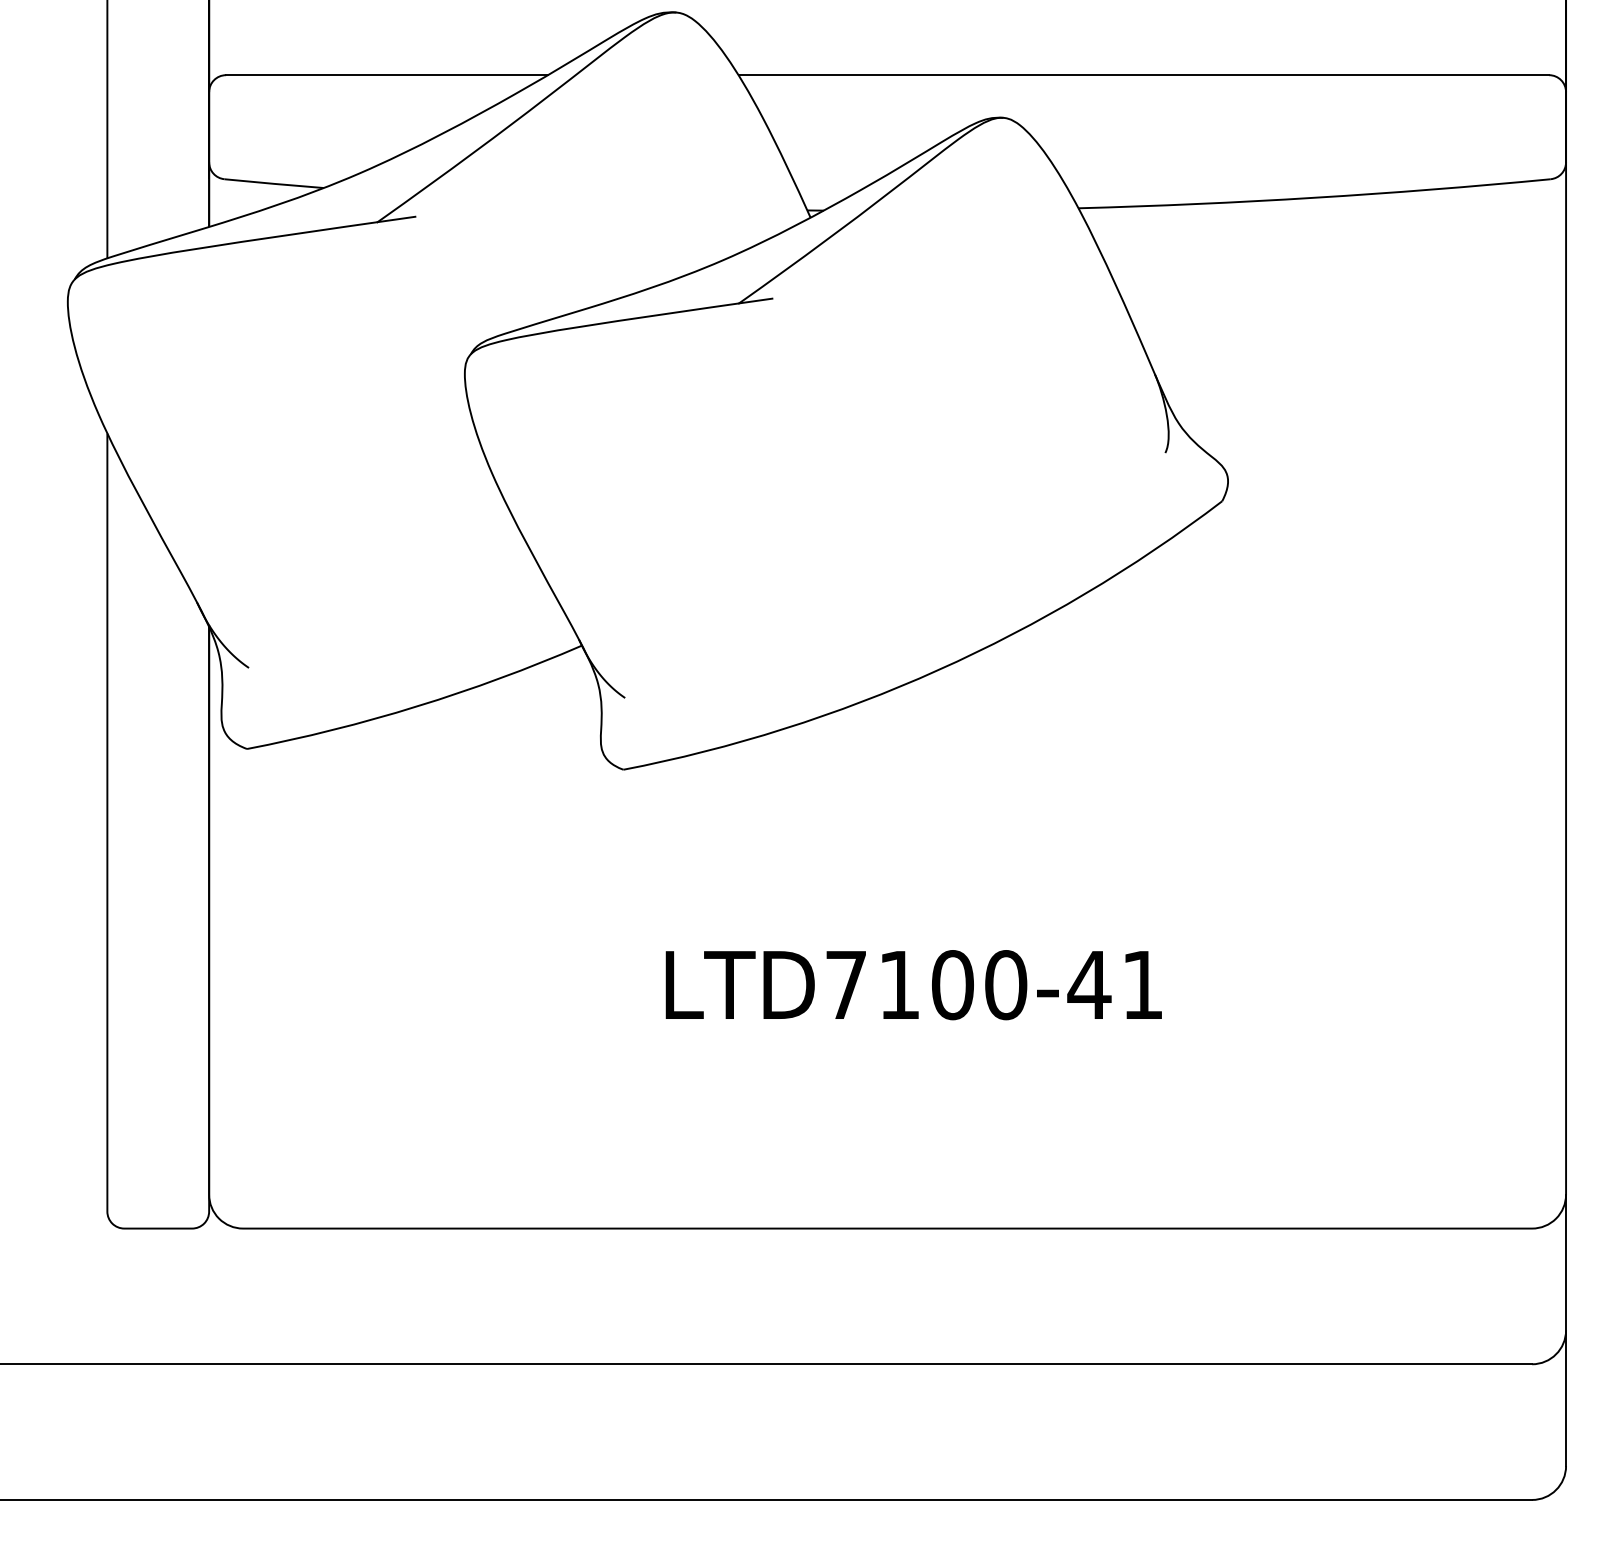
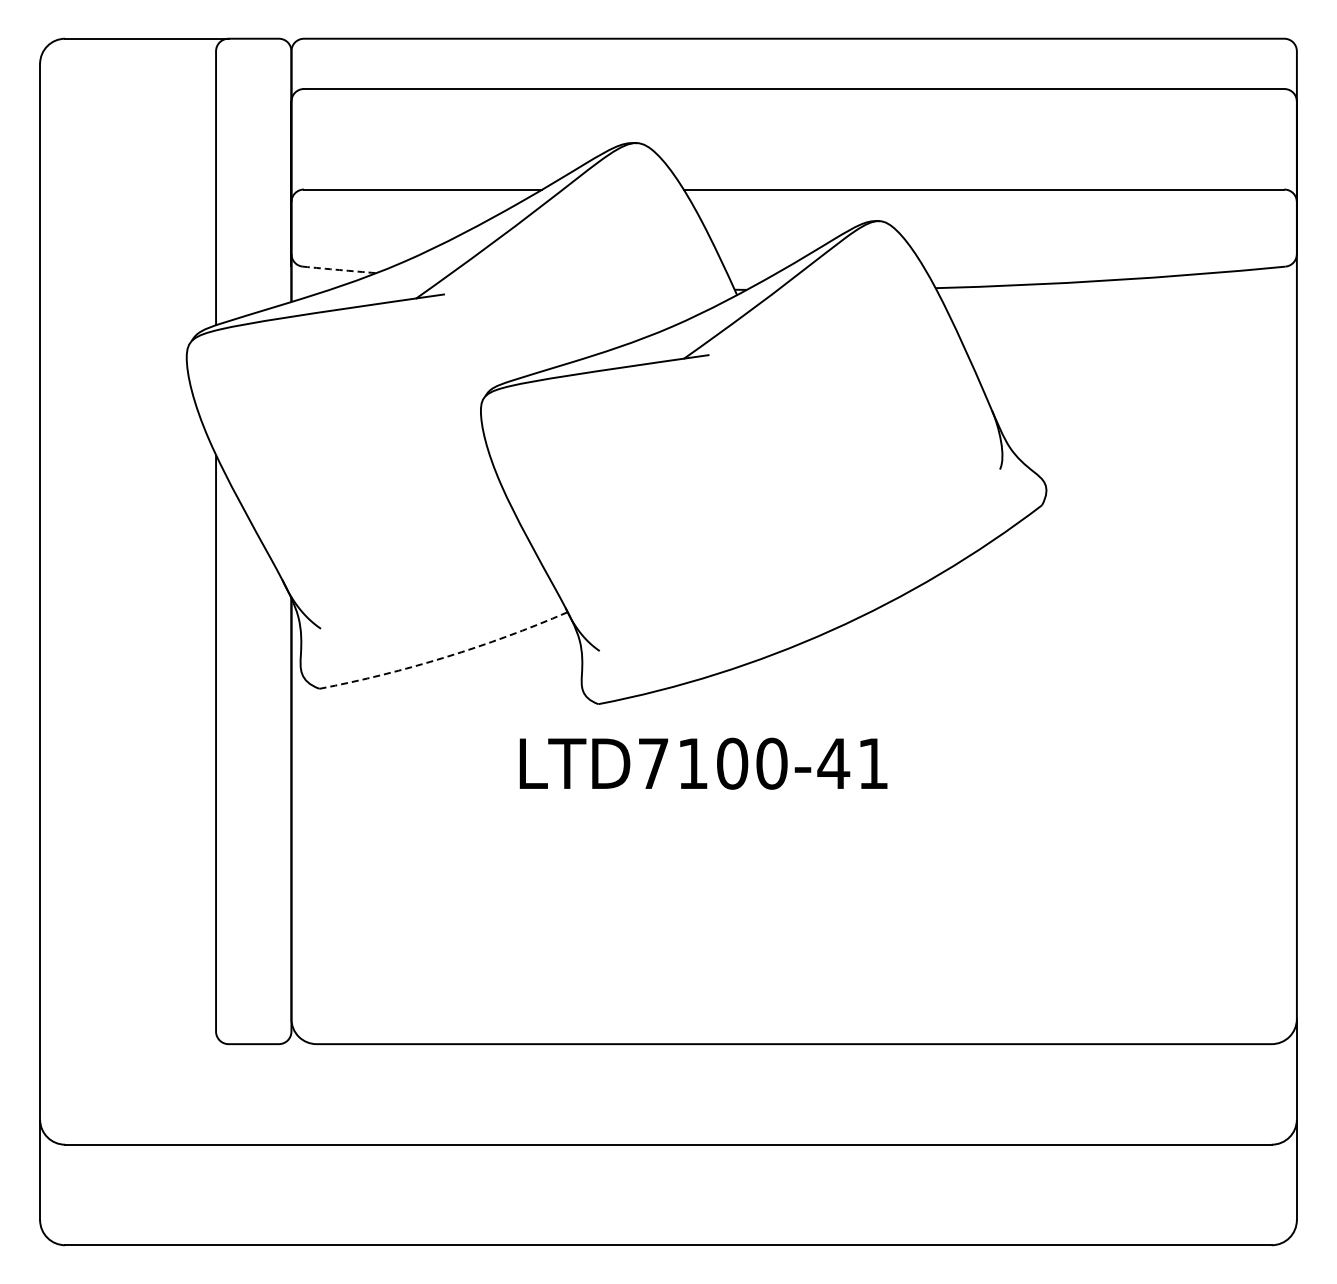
arc: (273, 184) -> (339, 270), solid -> dashed
arc: (417, 706) -> (445, 657), solid -> dashed
text: (913, 984) -> (703, 763), moved

